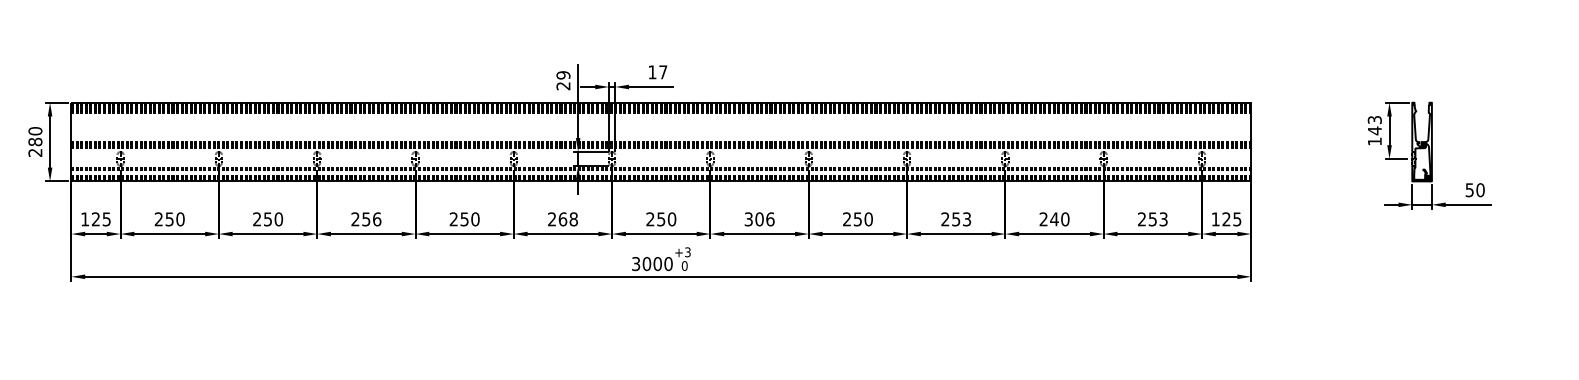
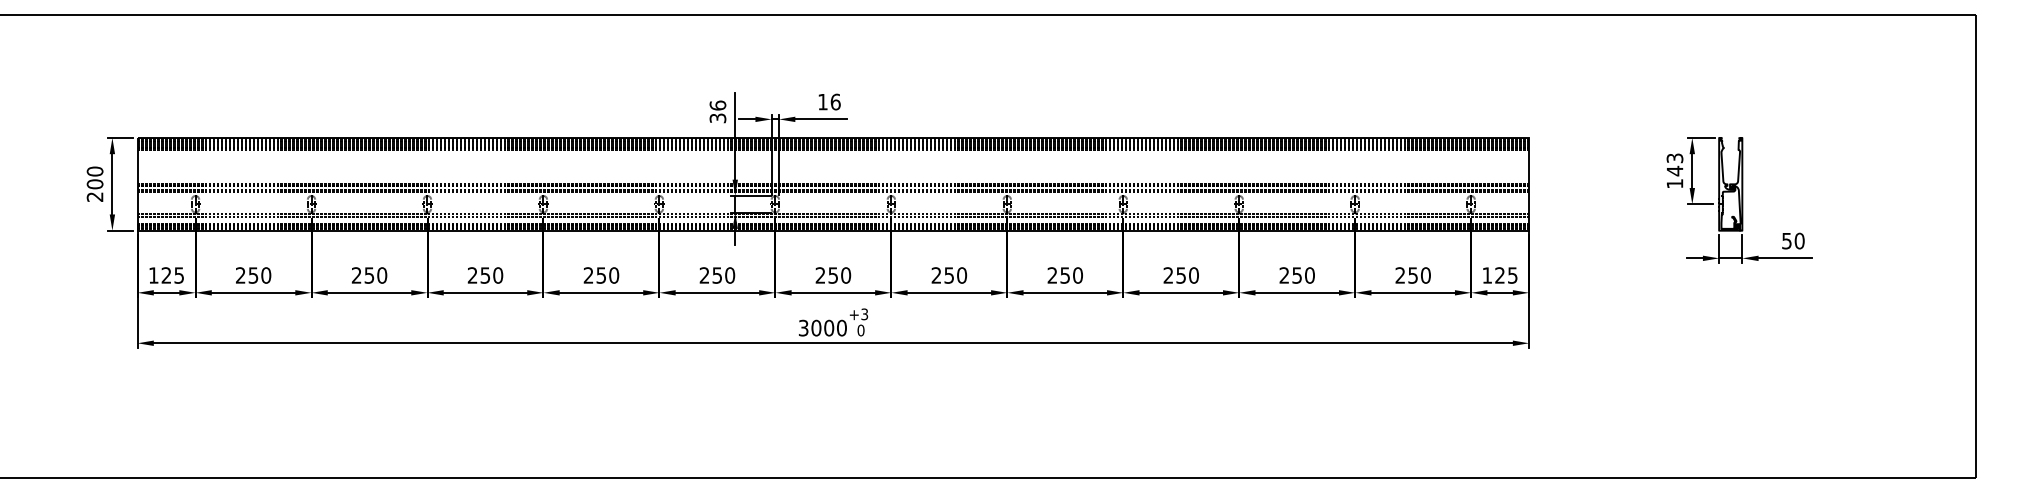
text: (663, 71) -> (835, 101), 17 -> 16
text: (563, 80) -> (717, 111), 29 -> 36
text: (35, 142) -> (95, 184), 280 -> 200
text: (377, 219) -> (498, 275), 256 -> 250
text: (568, 219) -> (723, 275), 268 -> 250
text: (759, 219) -> (949, 275), 306 -> 250
text: (966, 219) -> (1193, 275), 253 -> 250
text: (1053, 219) -> (1296, 275), 240 -> 250
text: (1163, 219) -> (1425, 275), 253 -> 250

